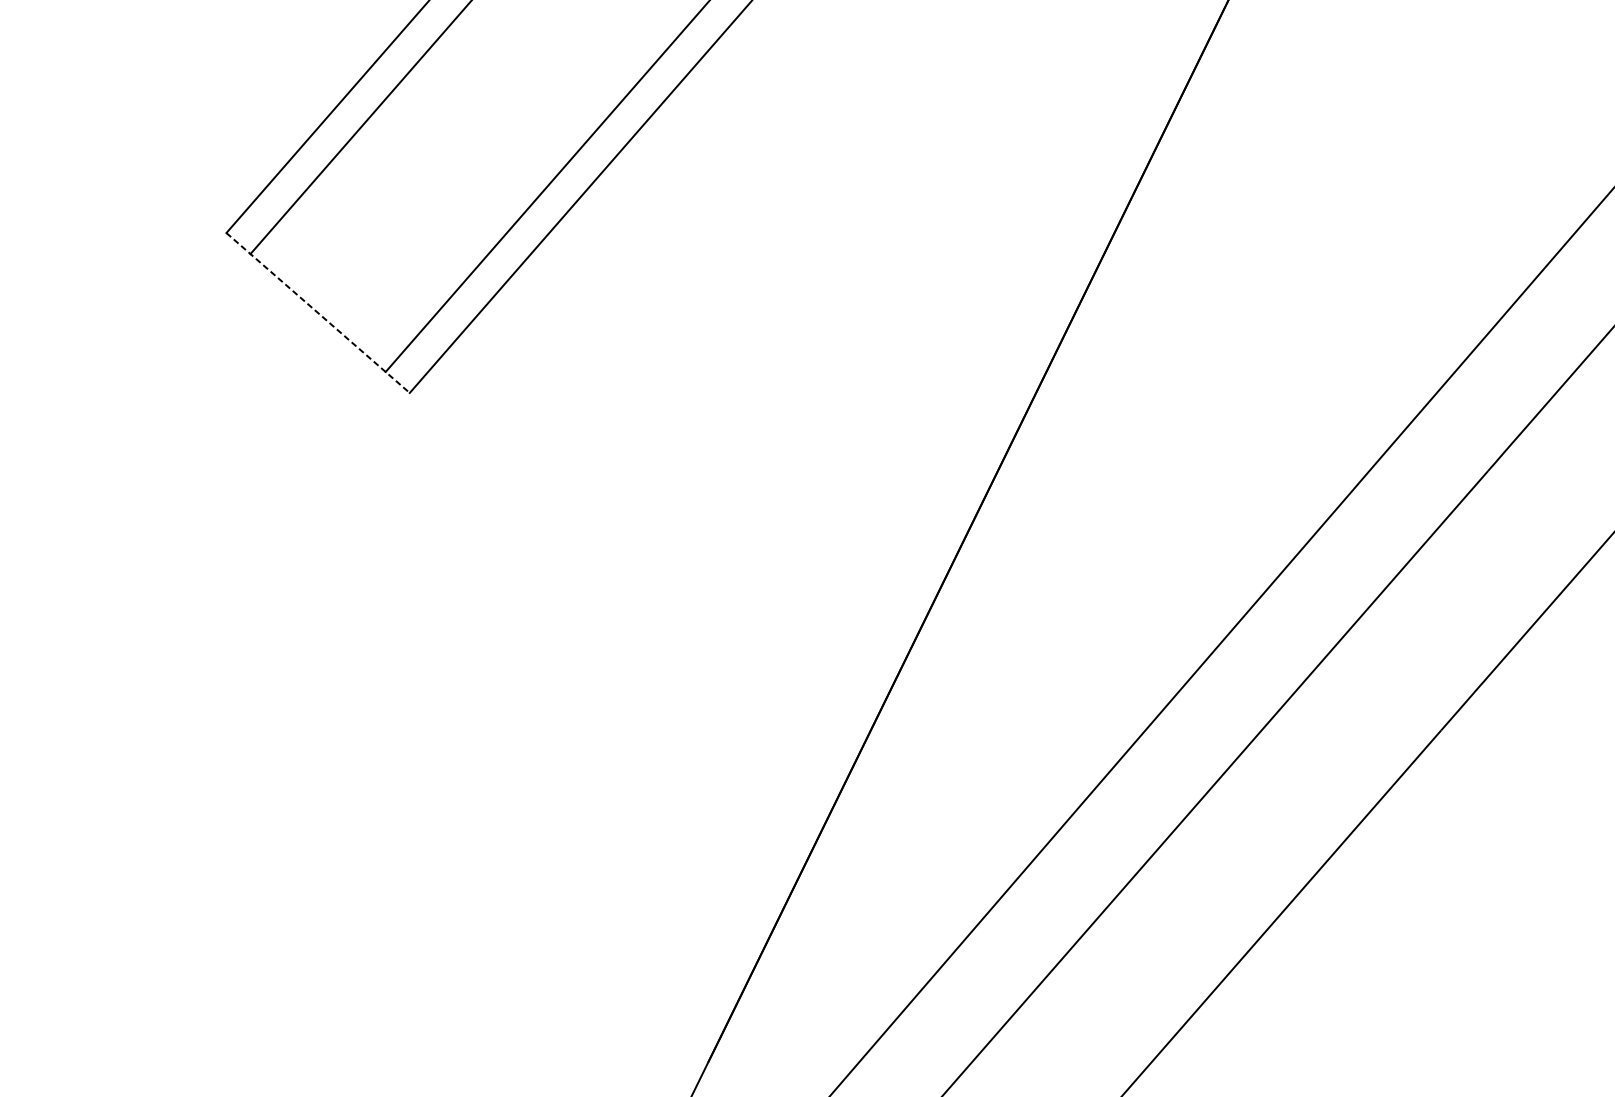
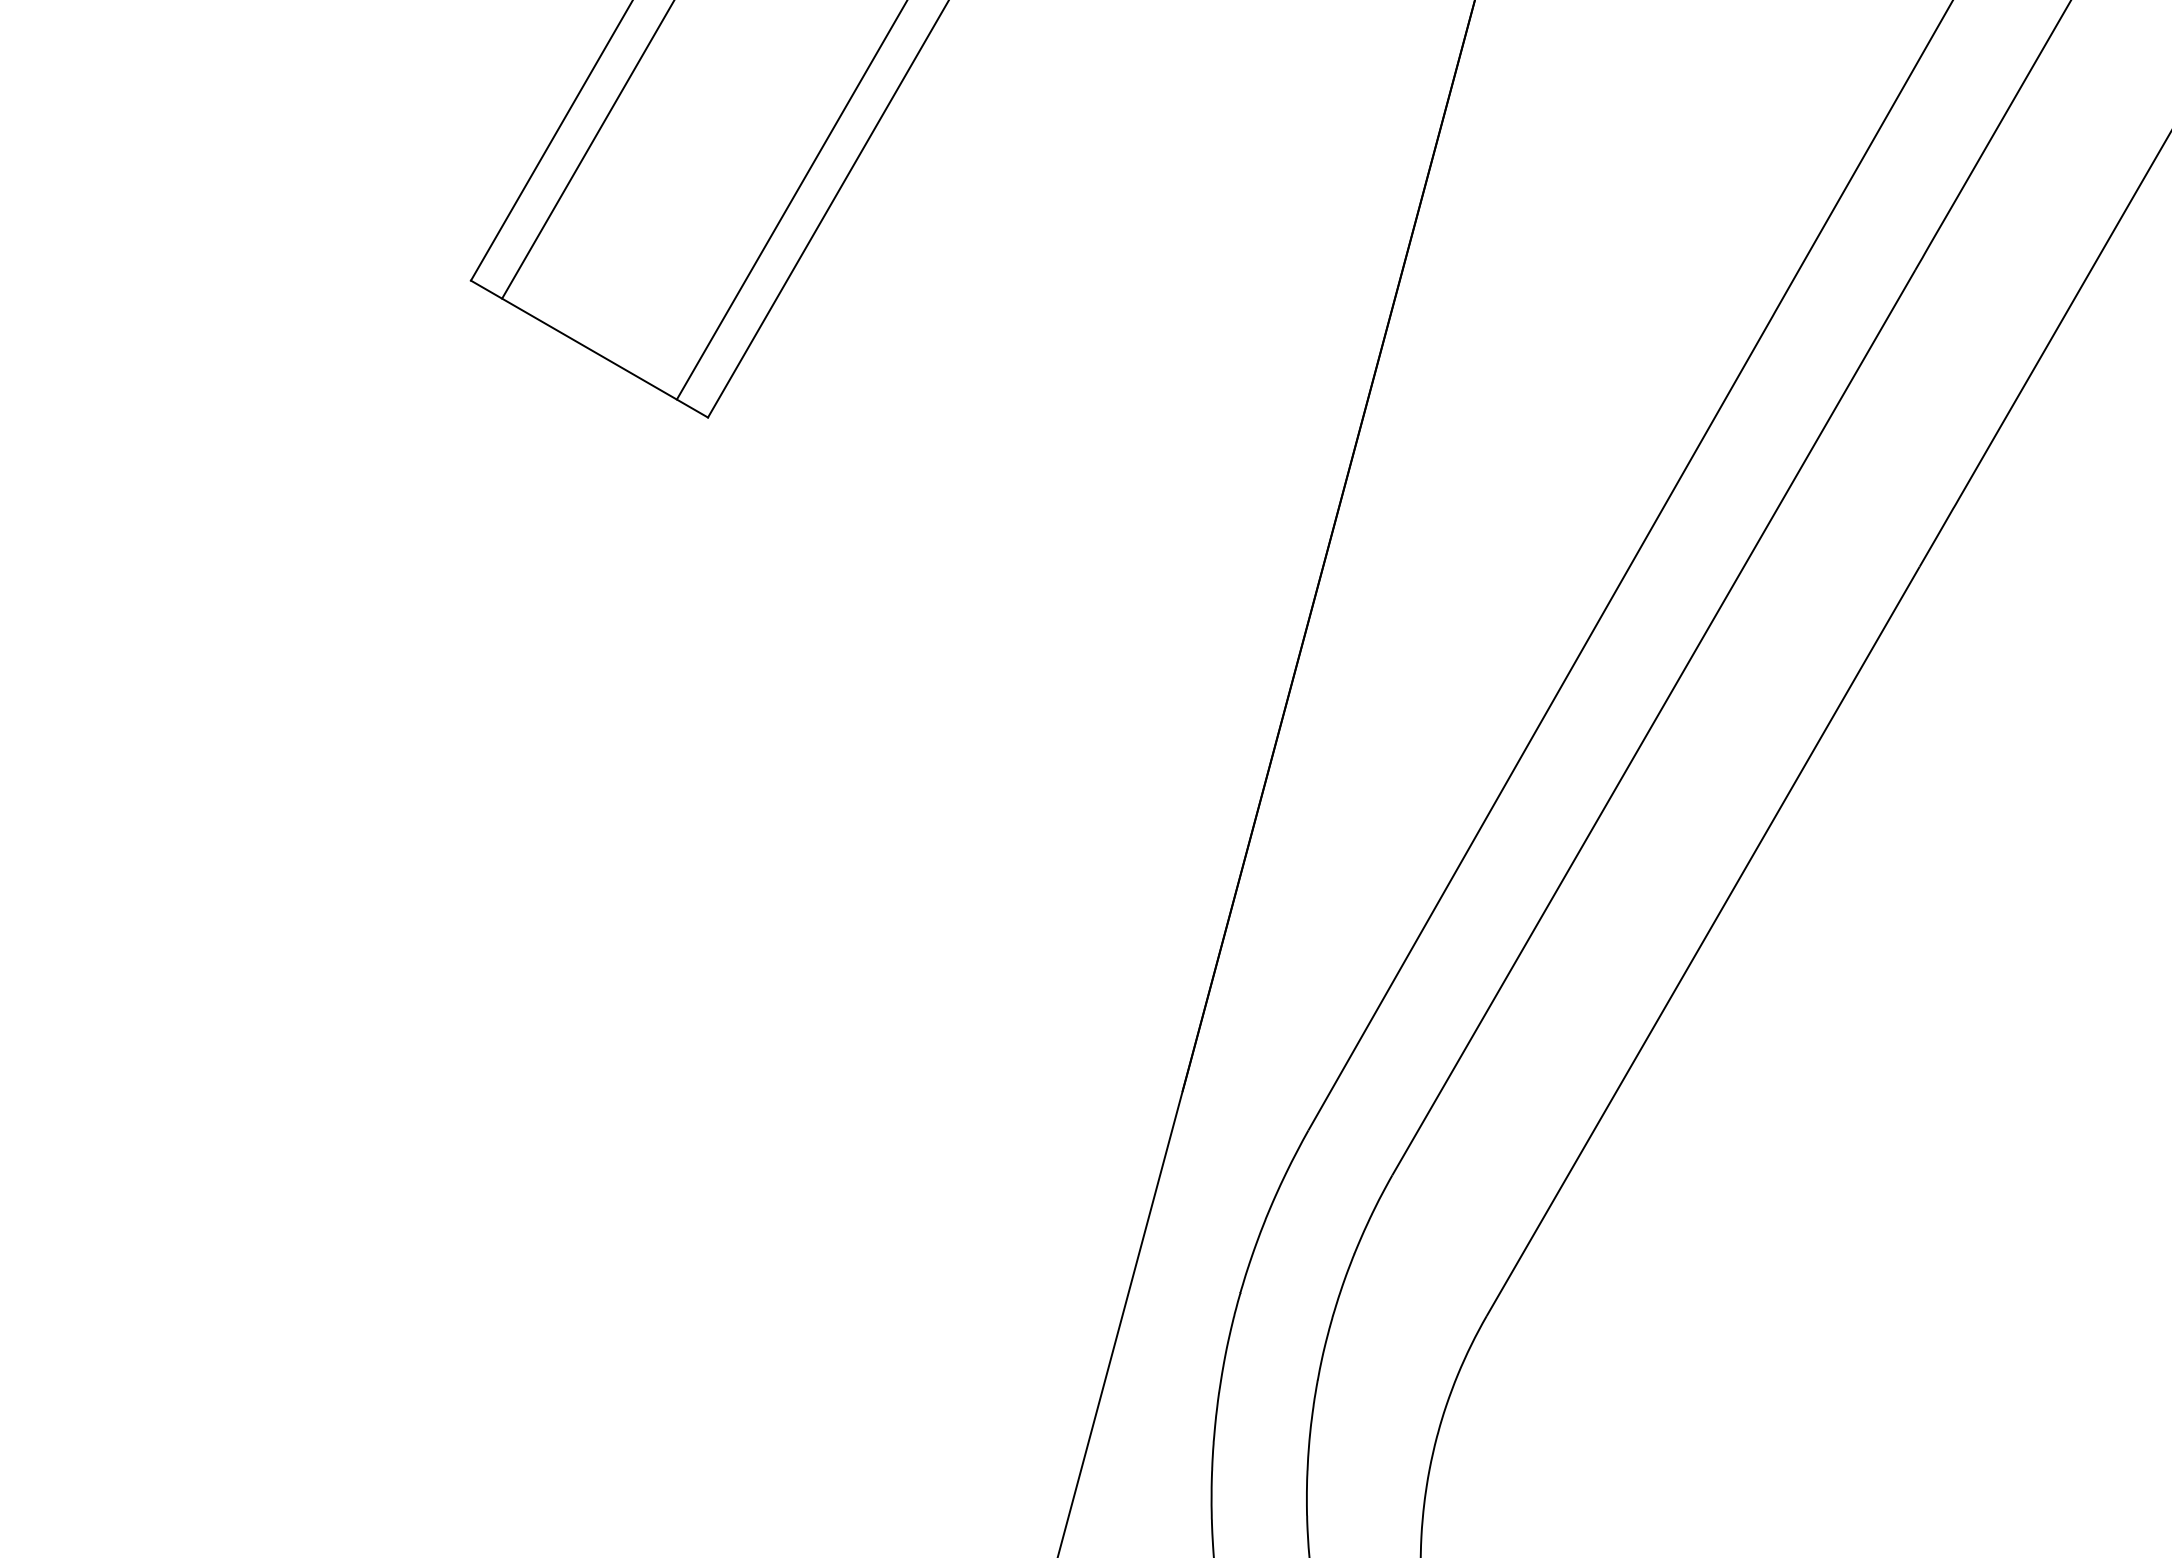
line: (318, 313) -> (589, 349), dashed -> solid

